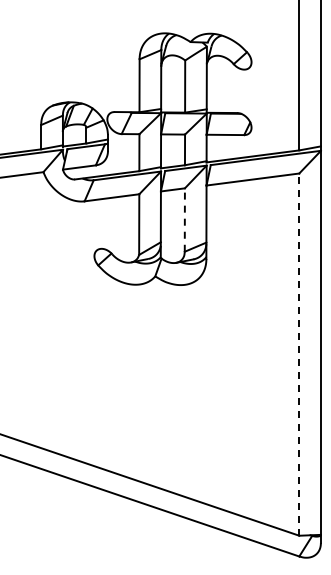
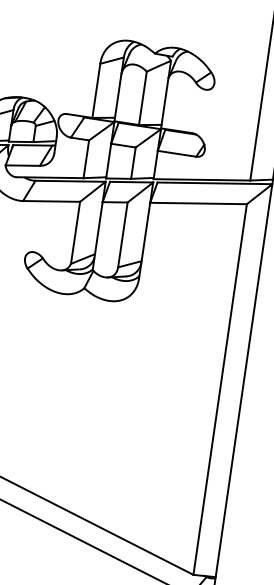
line: (184, 220) -> (122, 235), dashed -> solid
line: (299, 354) -> (220, 389), dashed -> solid

